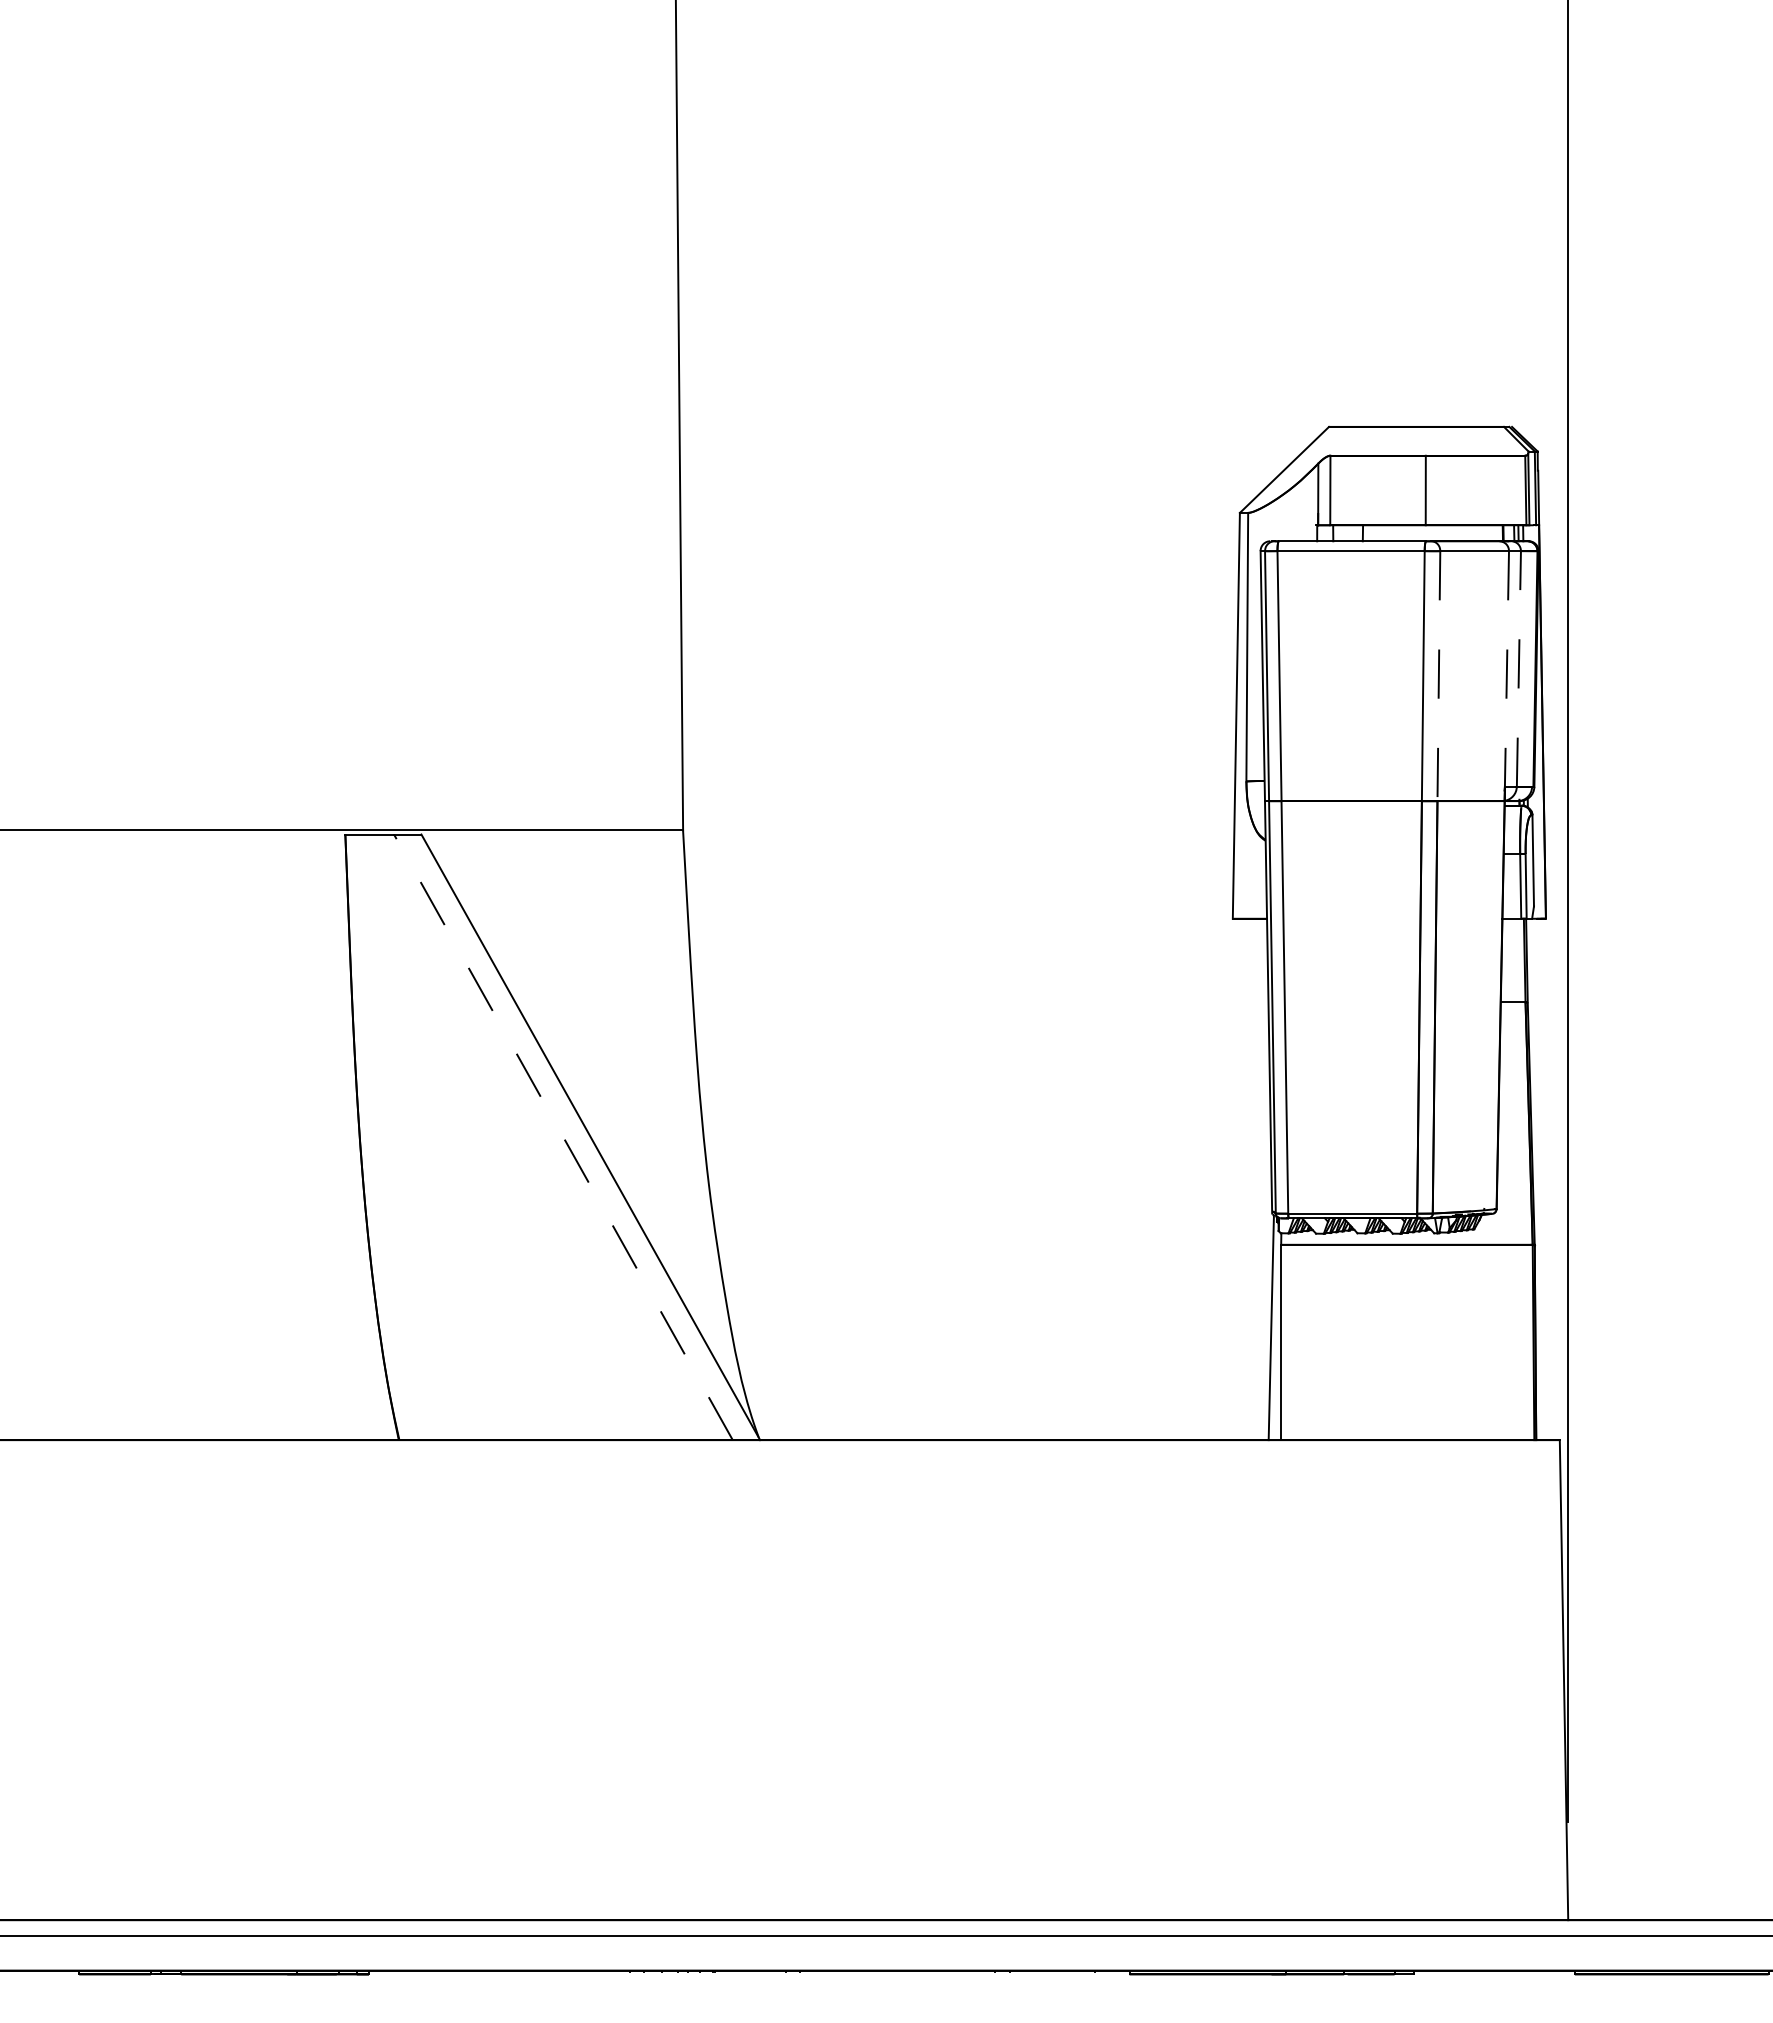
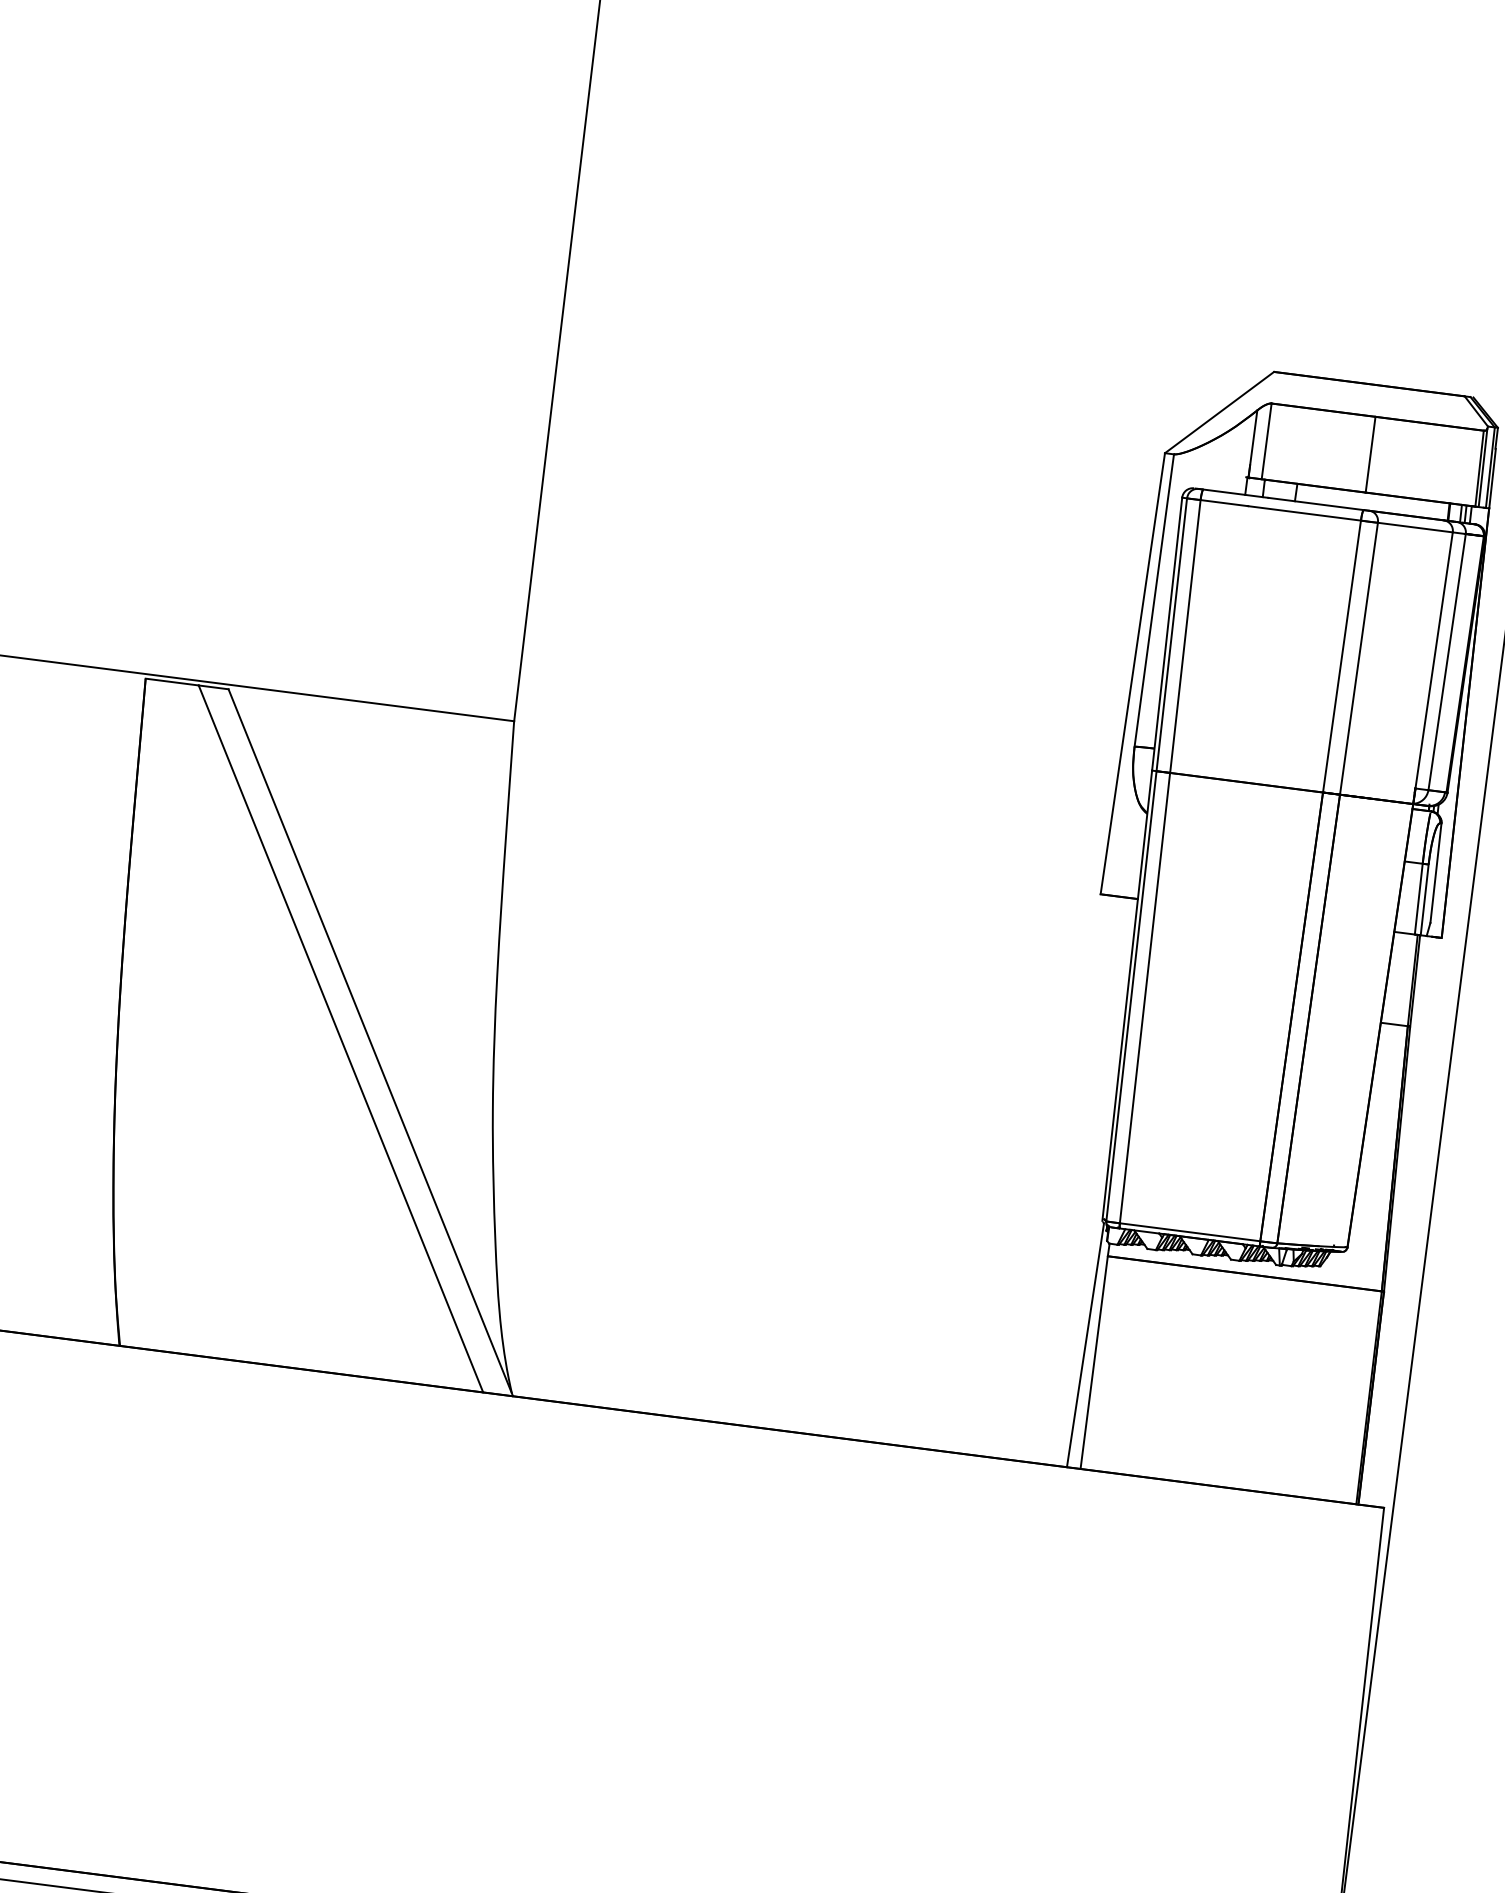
line: (1506, 668) -> (1433, 659), dashed -> solid
line: (1518, 668) -> (1446, 661), dashed -> solid
line: (1438, 676) -> (1358, 659), dashed -> solid
line: (563, 1137) -> (341, 1039), dashed -> solid

